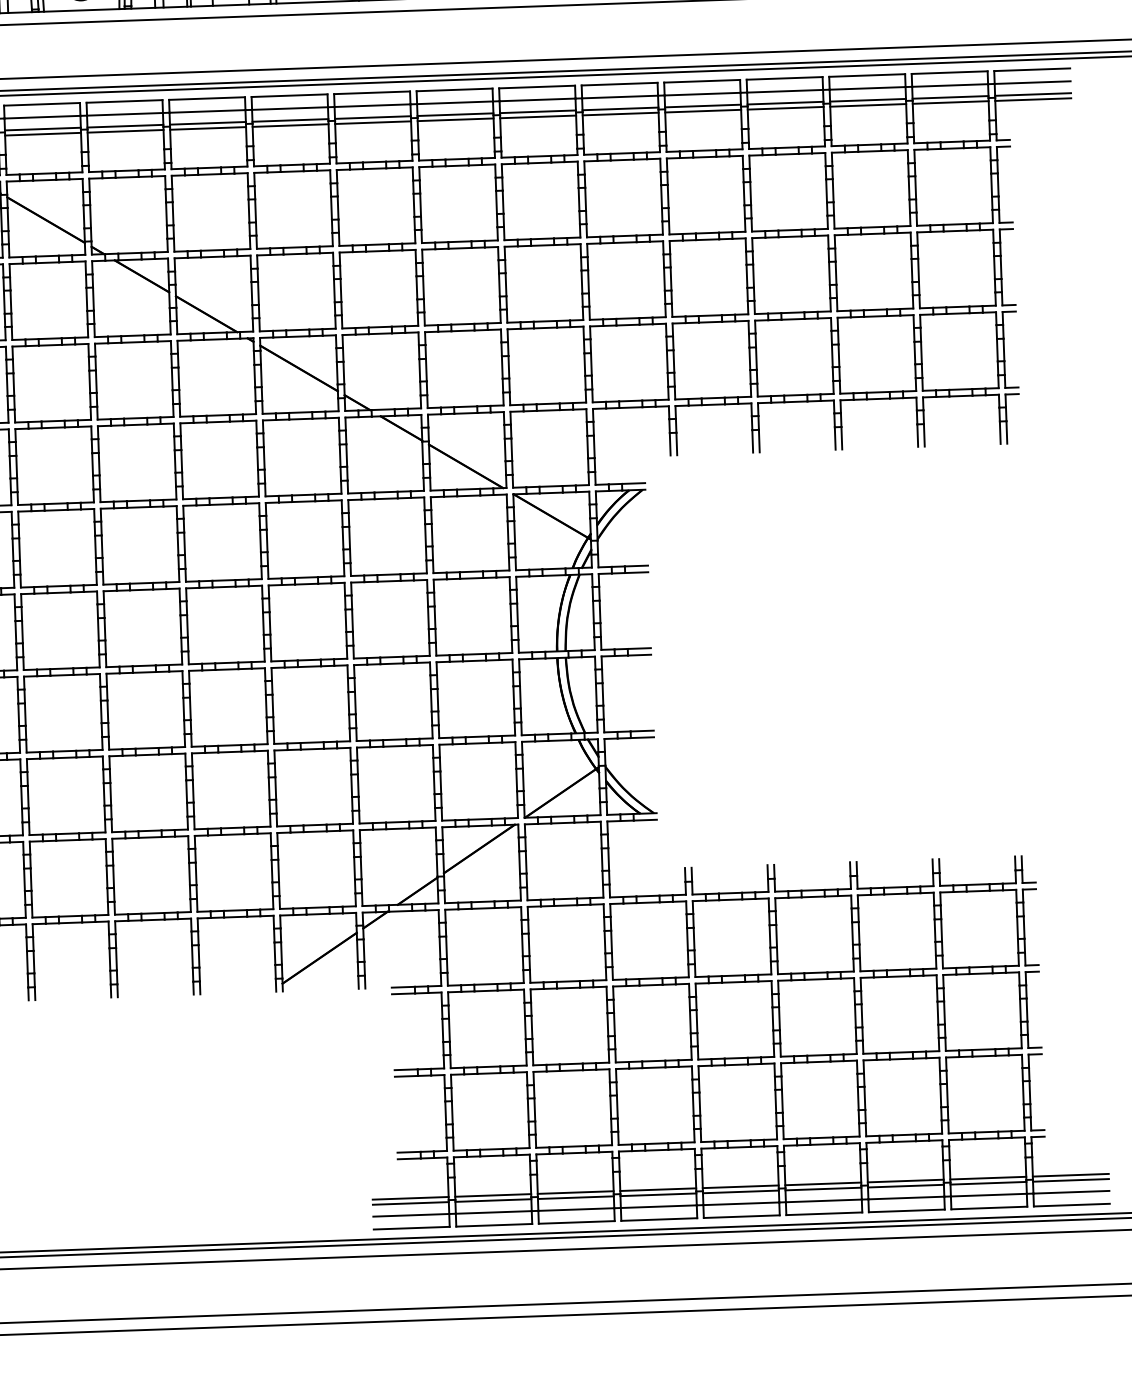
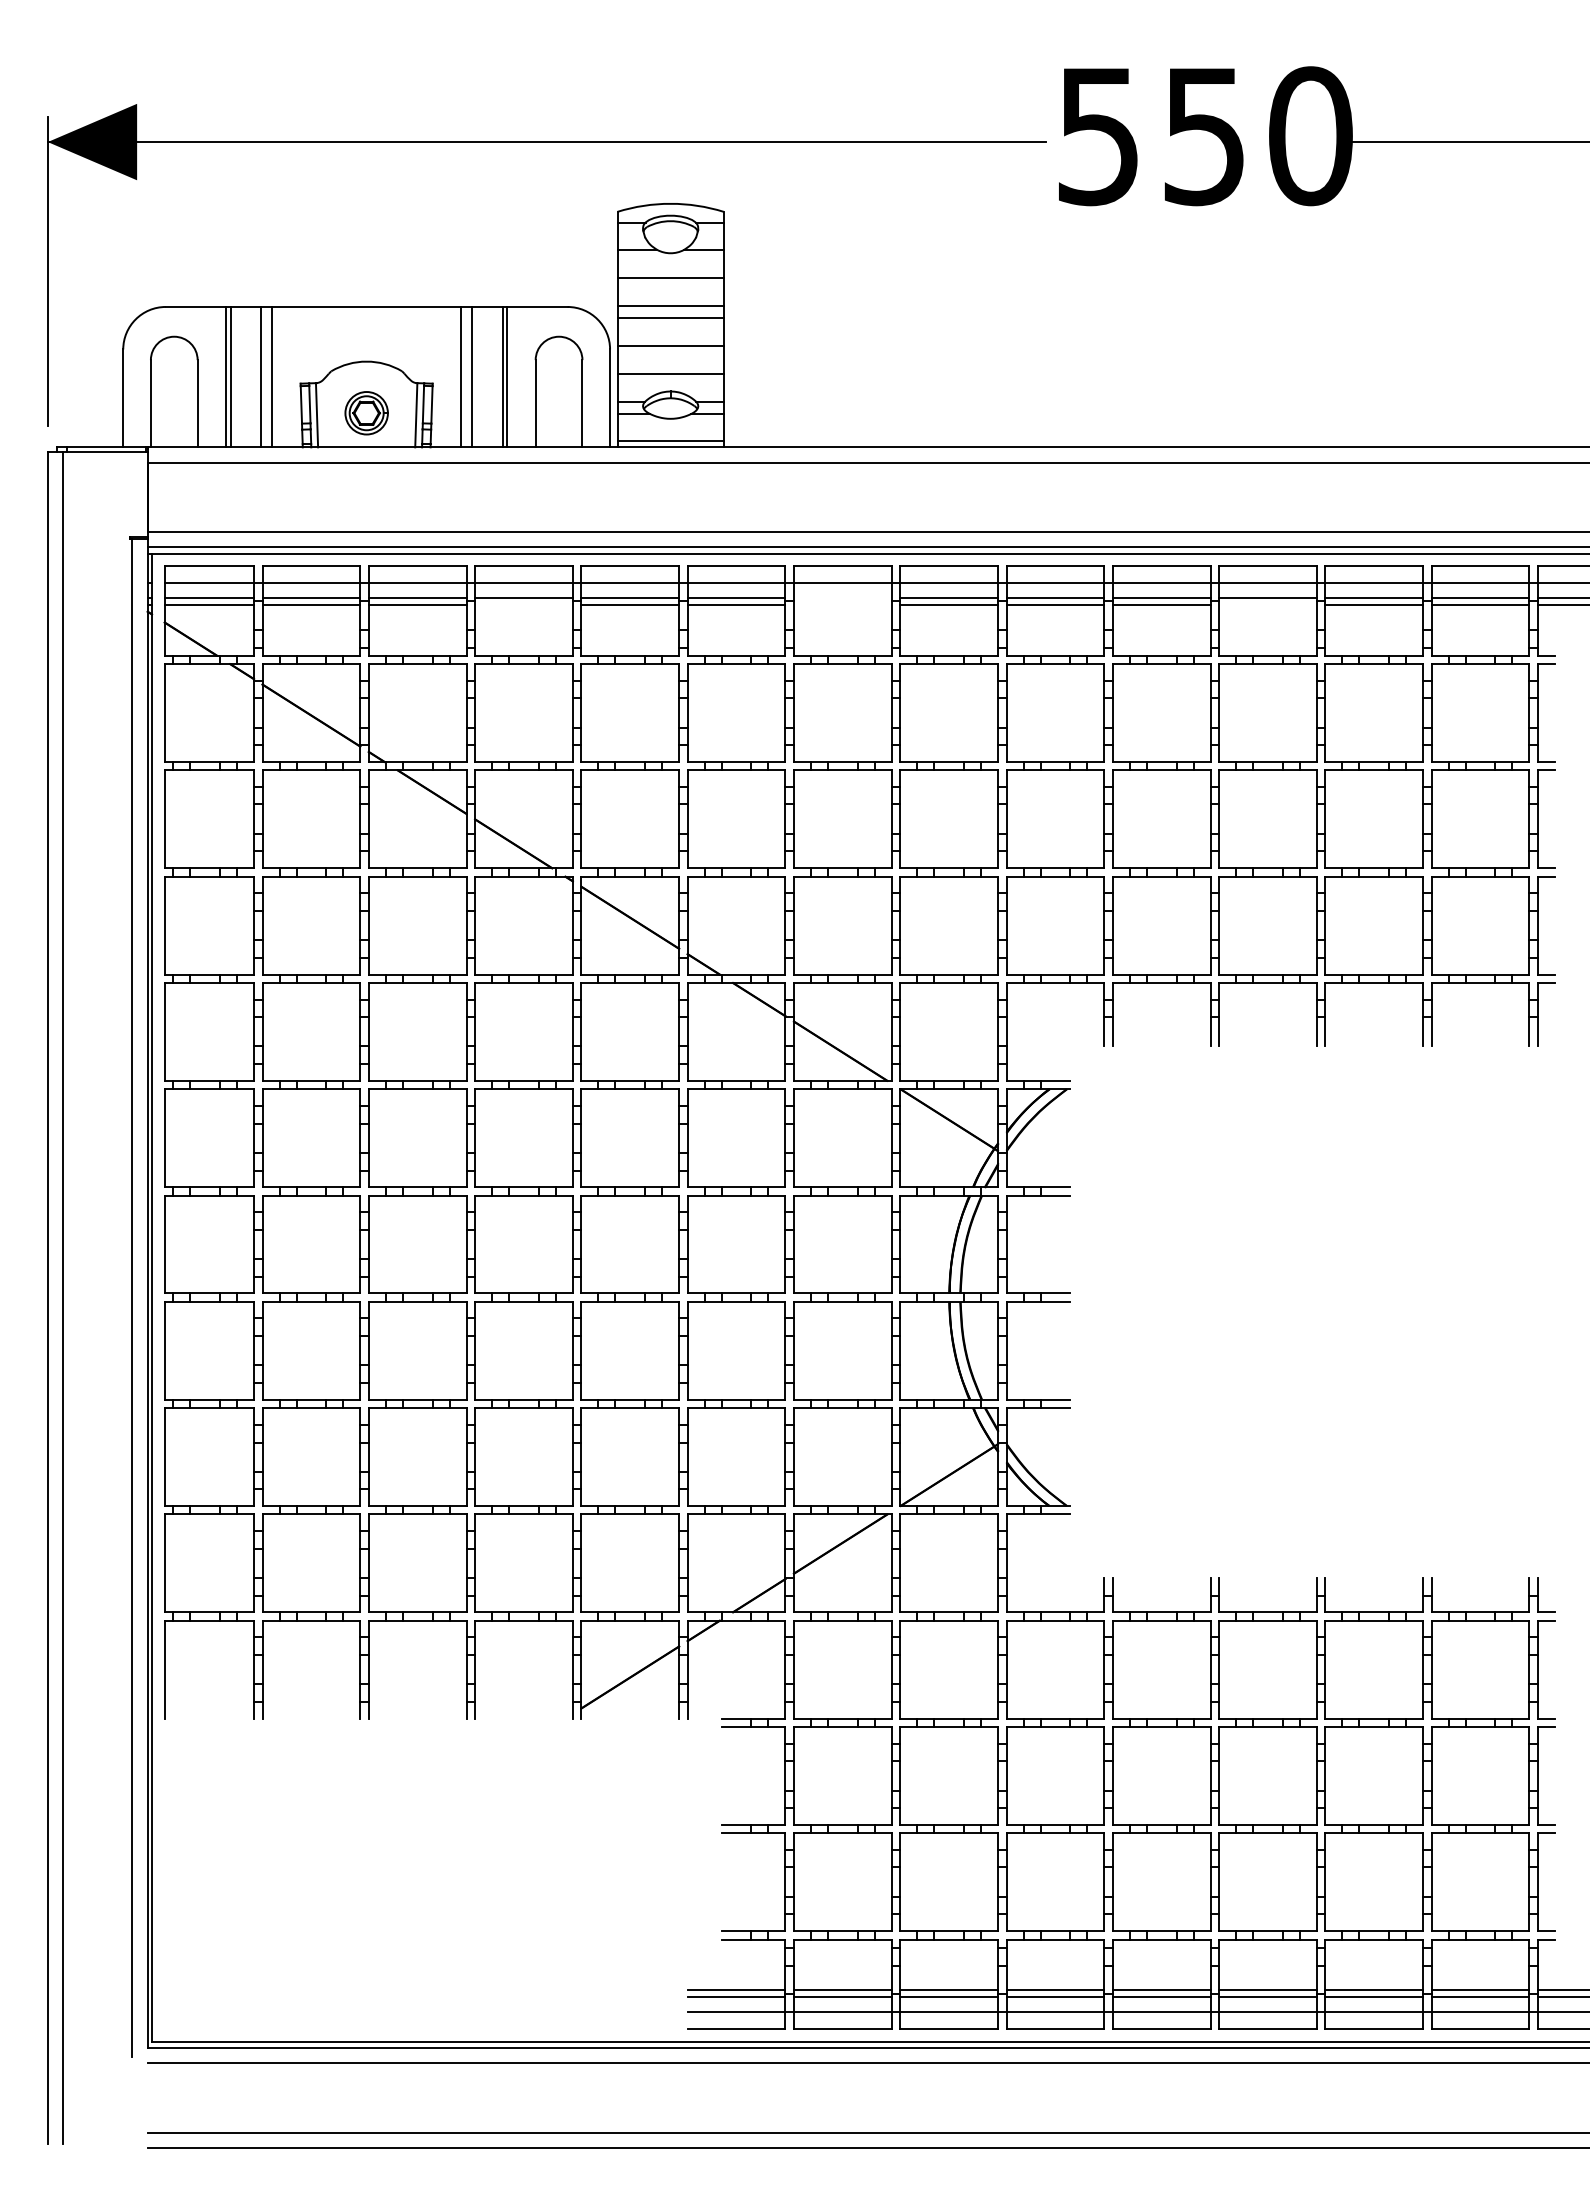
line: (785, 107) -> (1267, 604), removed
line: (455, 114) -> (842, 598), removed
line: (455, 119) -> (842, 604), removed
line: (207, 128) -> (523, 604), removed

